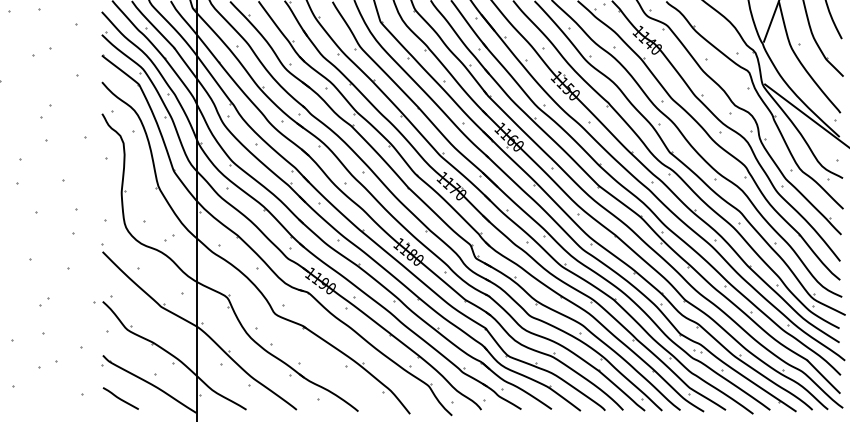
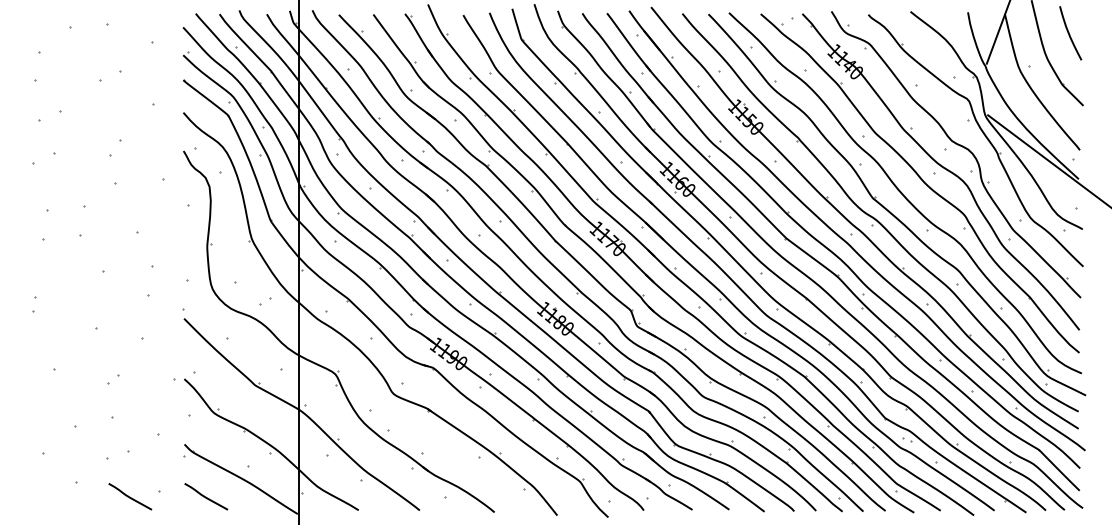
curve: (58, 398) -> (130, 496), added

